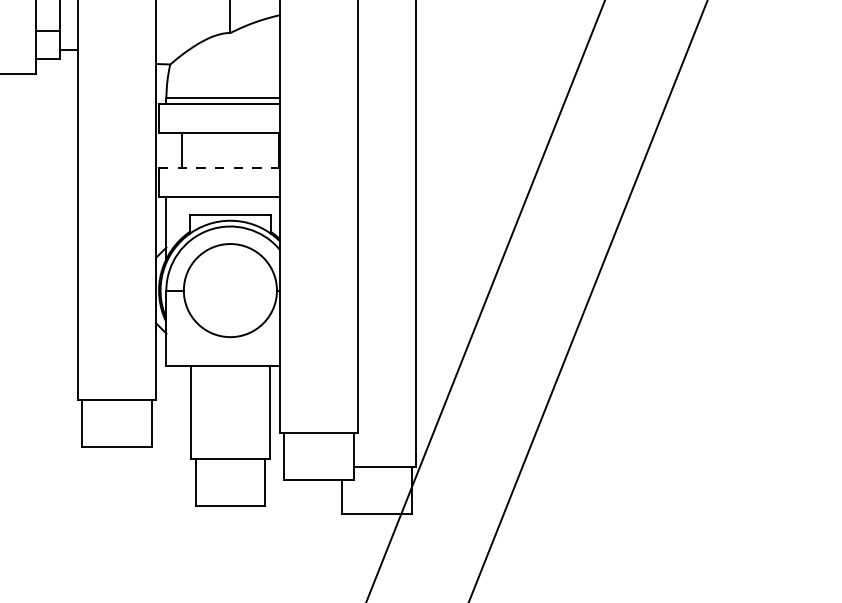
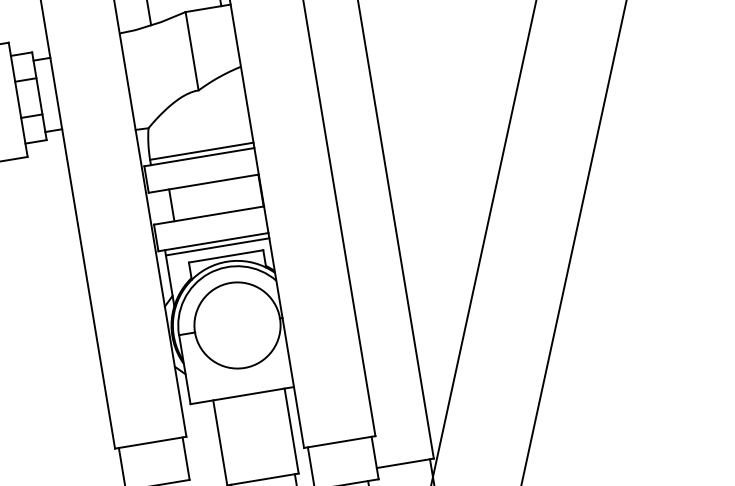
line: (219, 168) -> (209, 215), dashed -> solid
line: (222, 203) -> (217, 247), added

